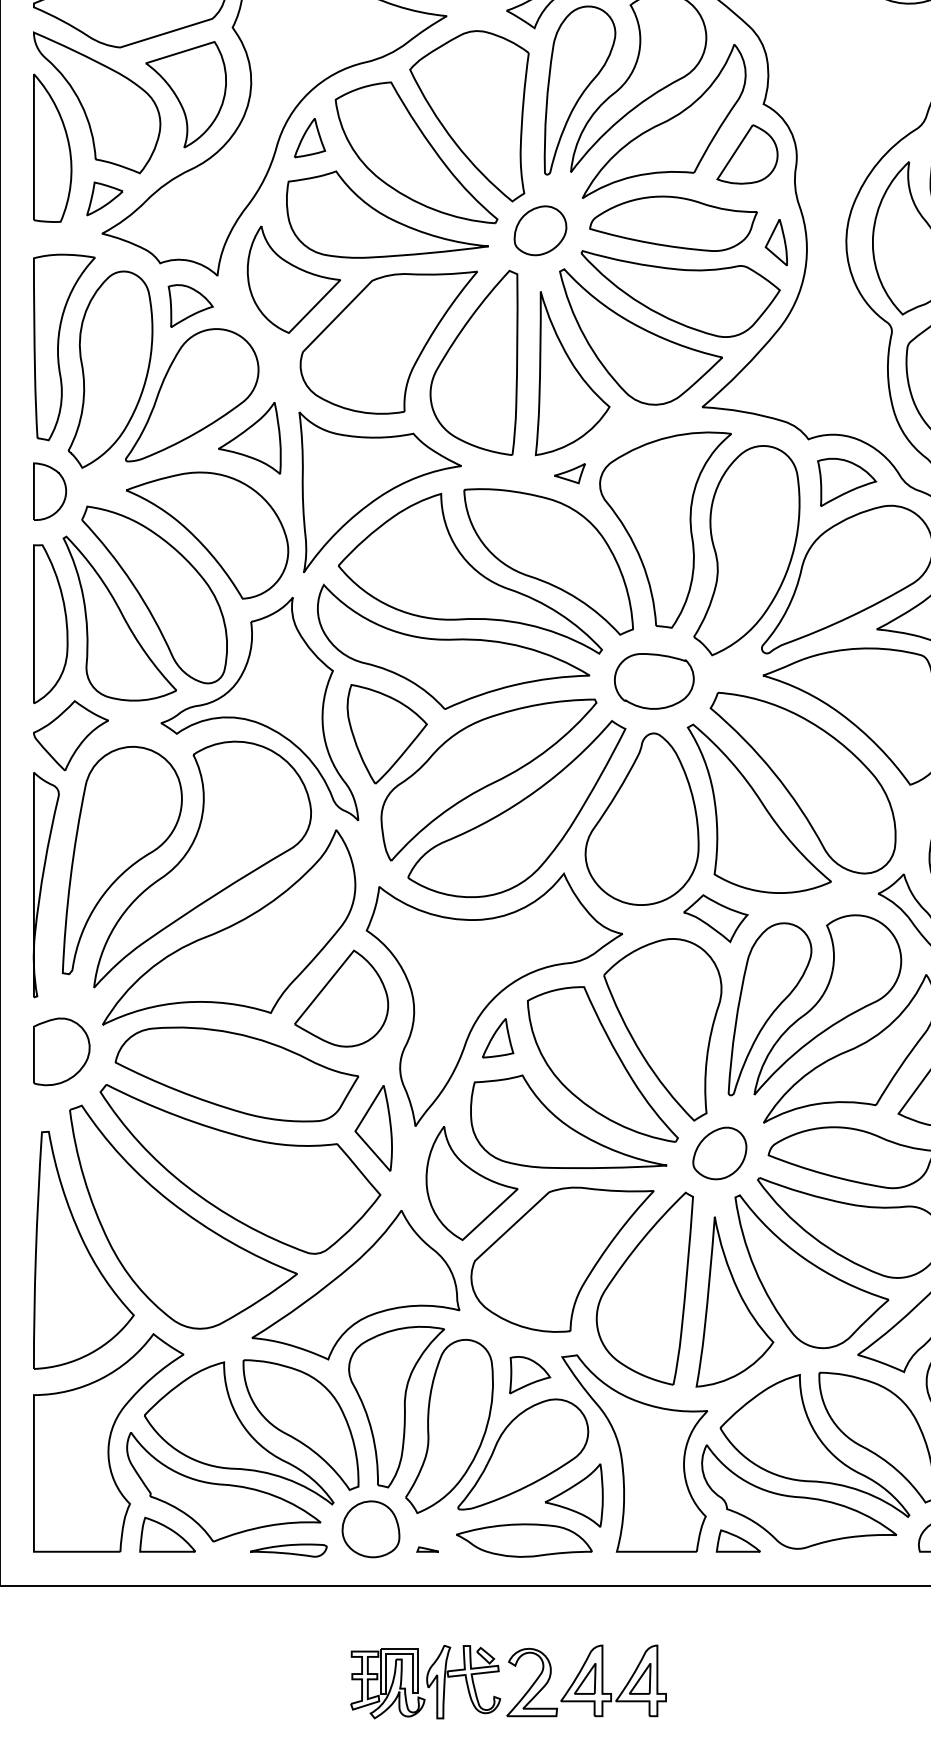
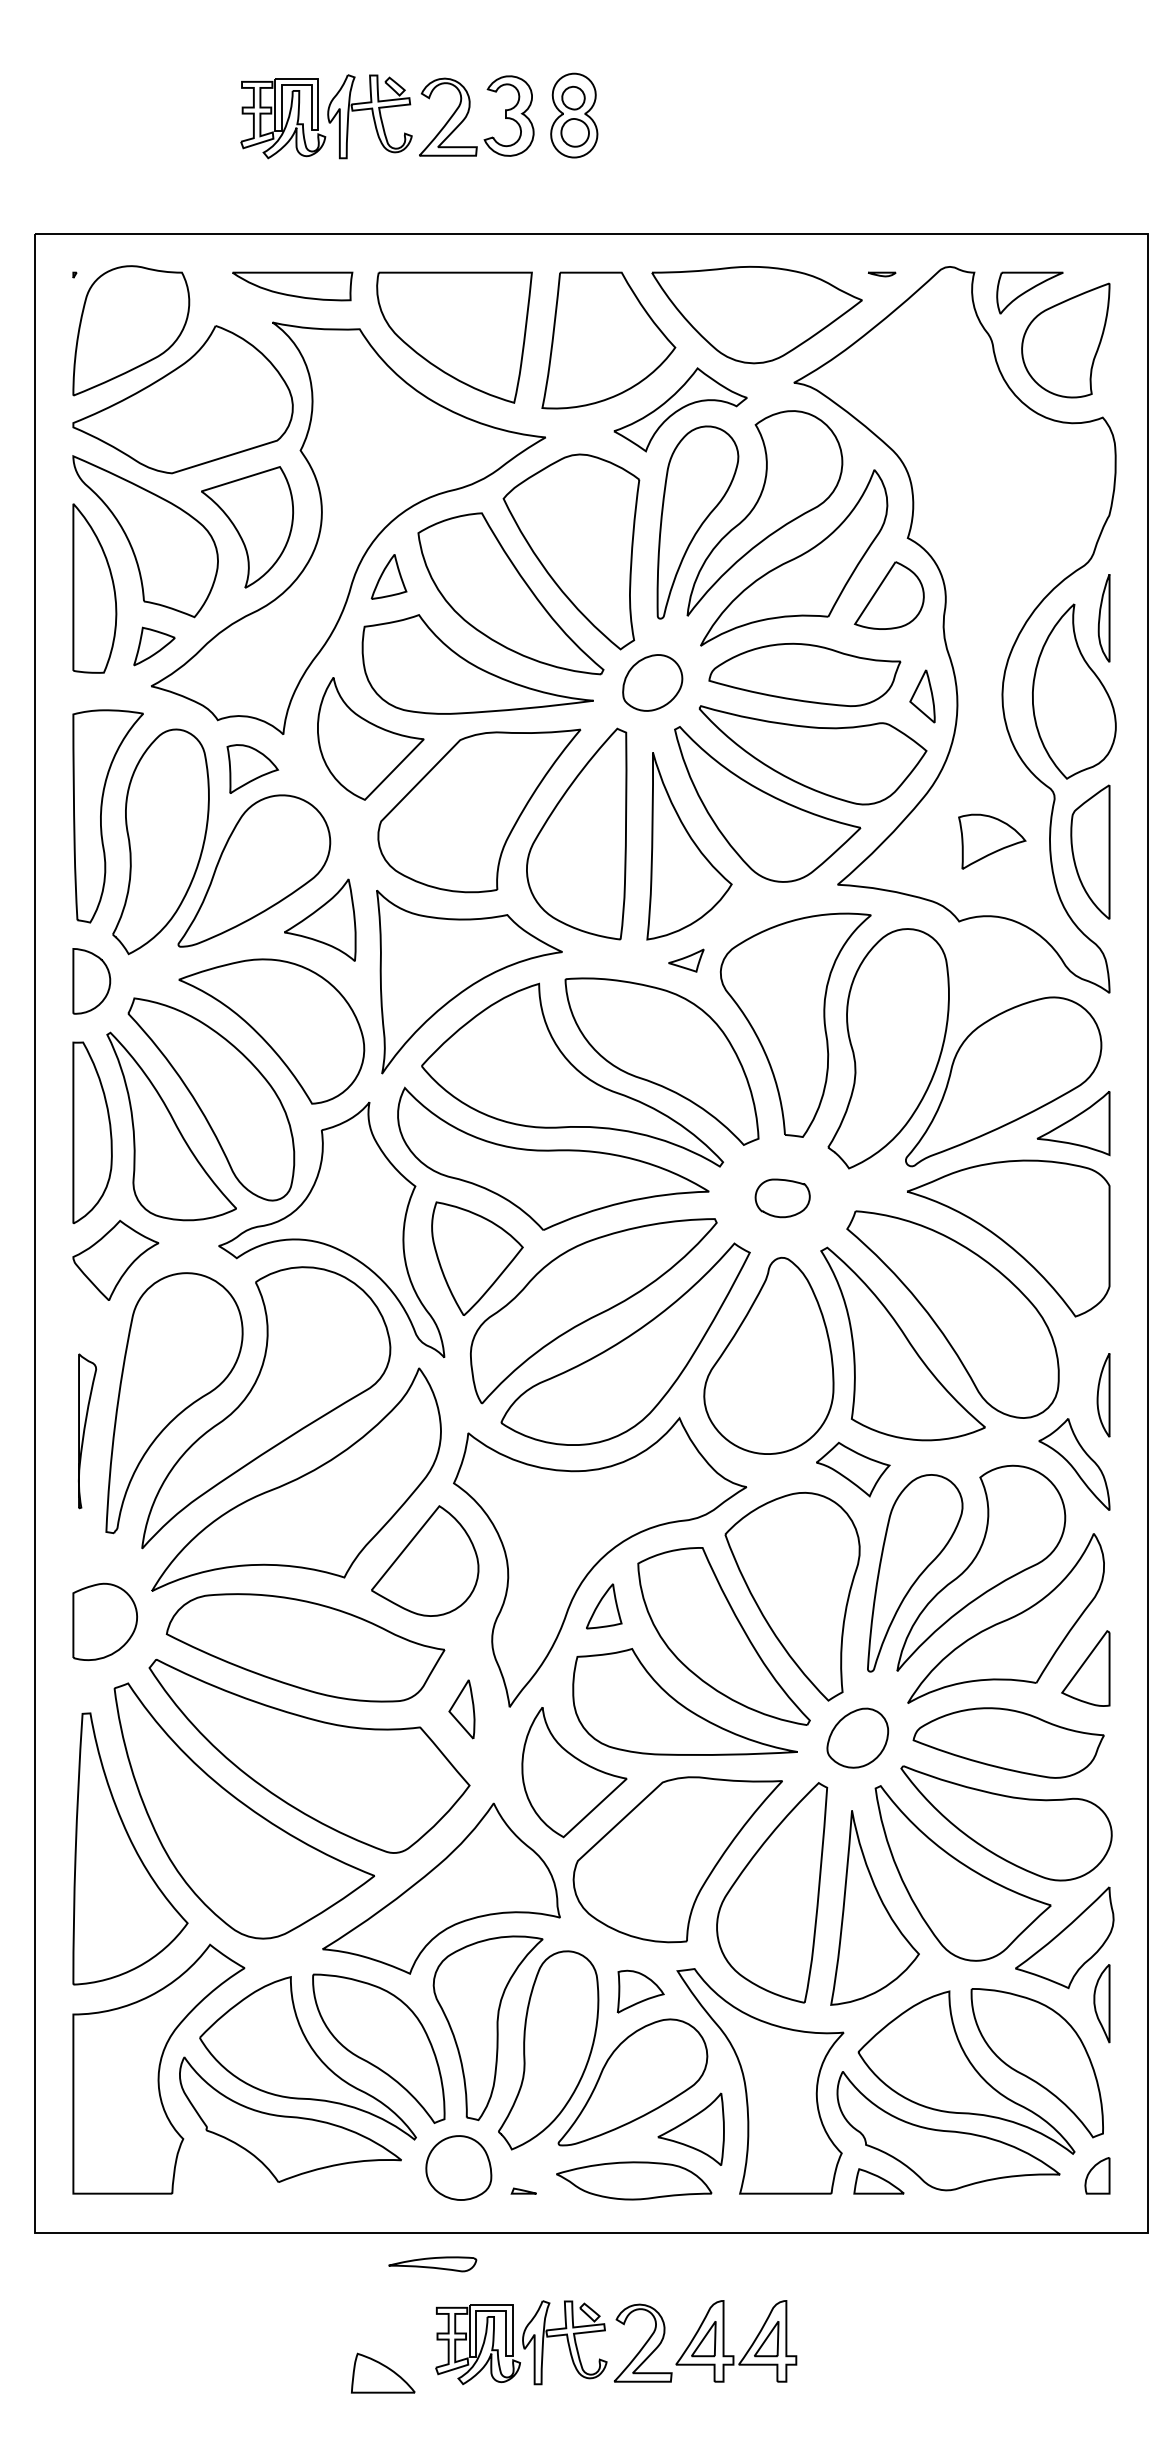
part: (847, 482) -> (992, 841), moved
part: (654, 681) -> (782, 1198), size x0.6
part: (46, 885) -> (87, 1431), size x0.6
part: (373, 1128) -> (461, 1709), size x0.6
part: (167, 1534) -> (383, 2372), moved
part: (288, 1550) -> (432, 2264), moved

